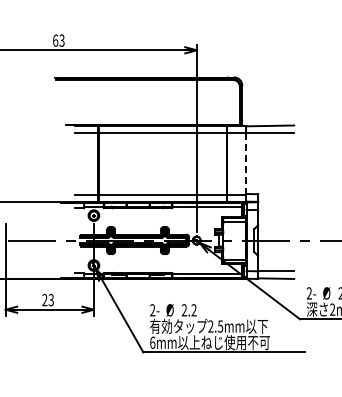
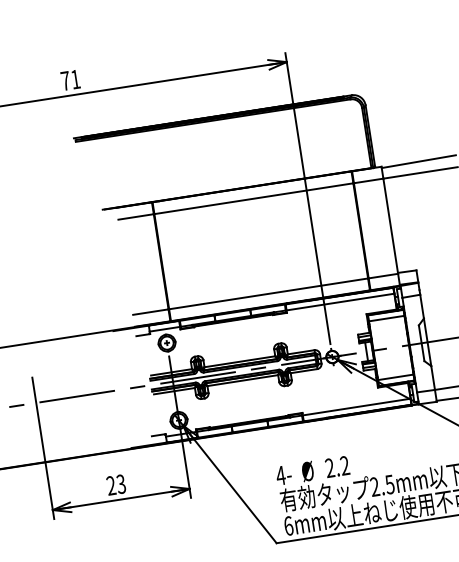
text: (58, 40) -> (70, 80), 63 -> 71
line: (246, 163) -> (391, 225), dashed -> solid
text: (152, 310) -> (280, 476), 2- -> 4-

